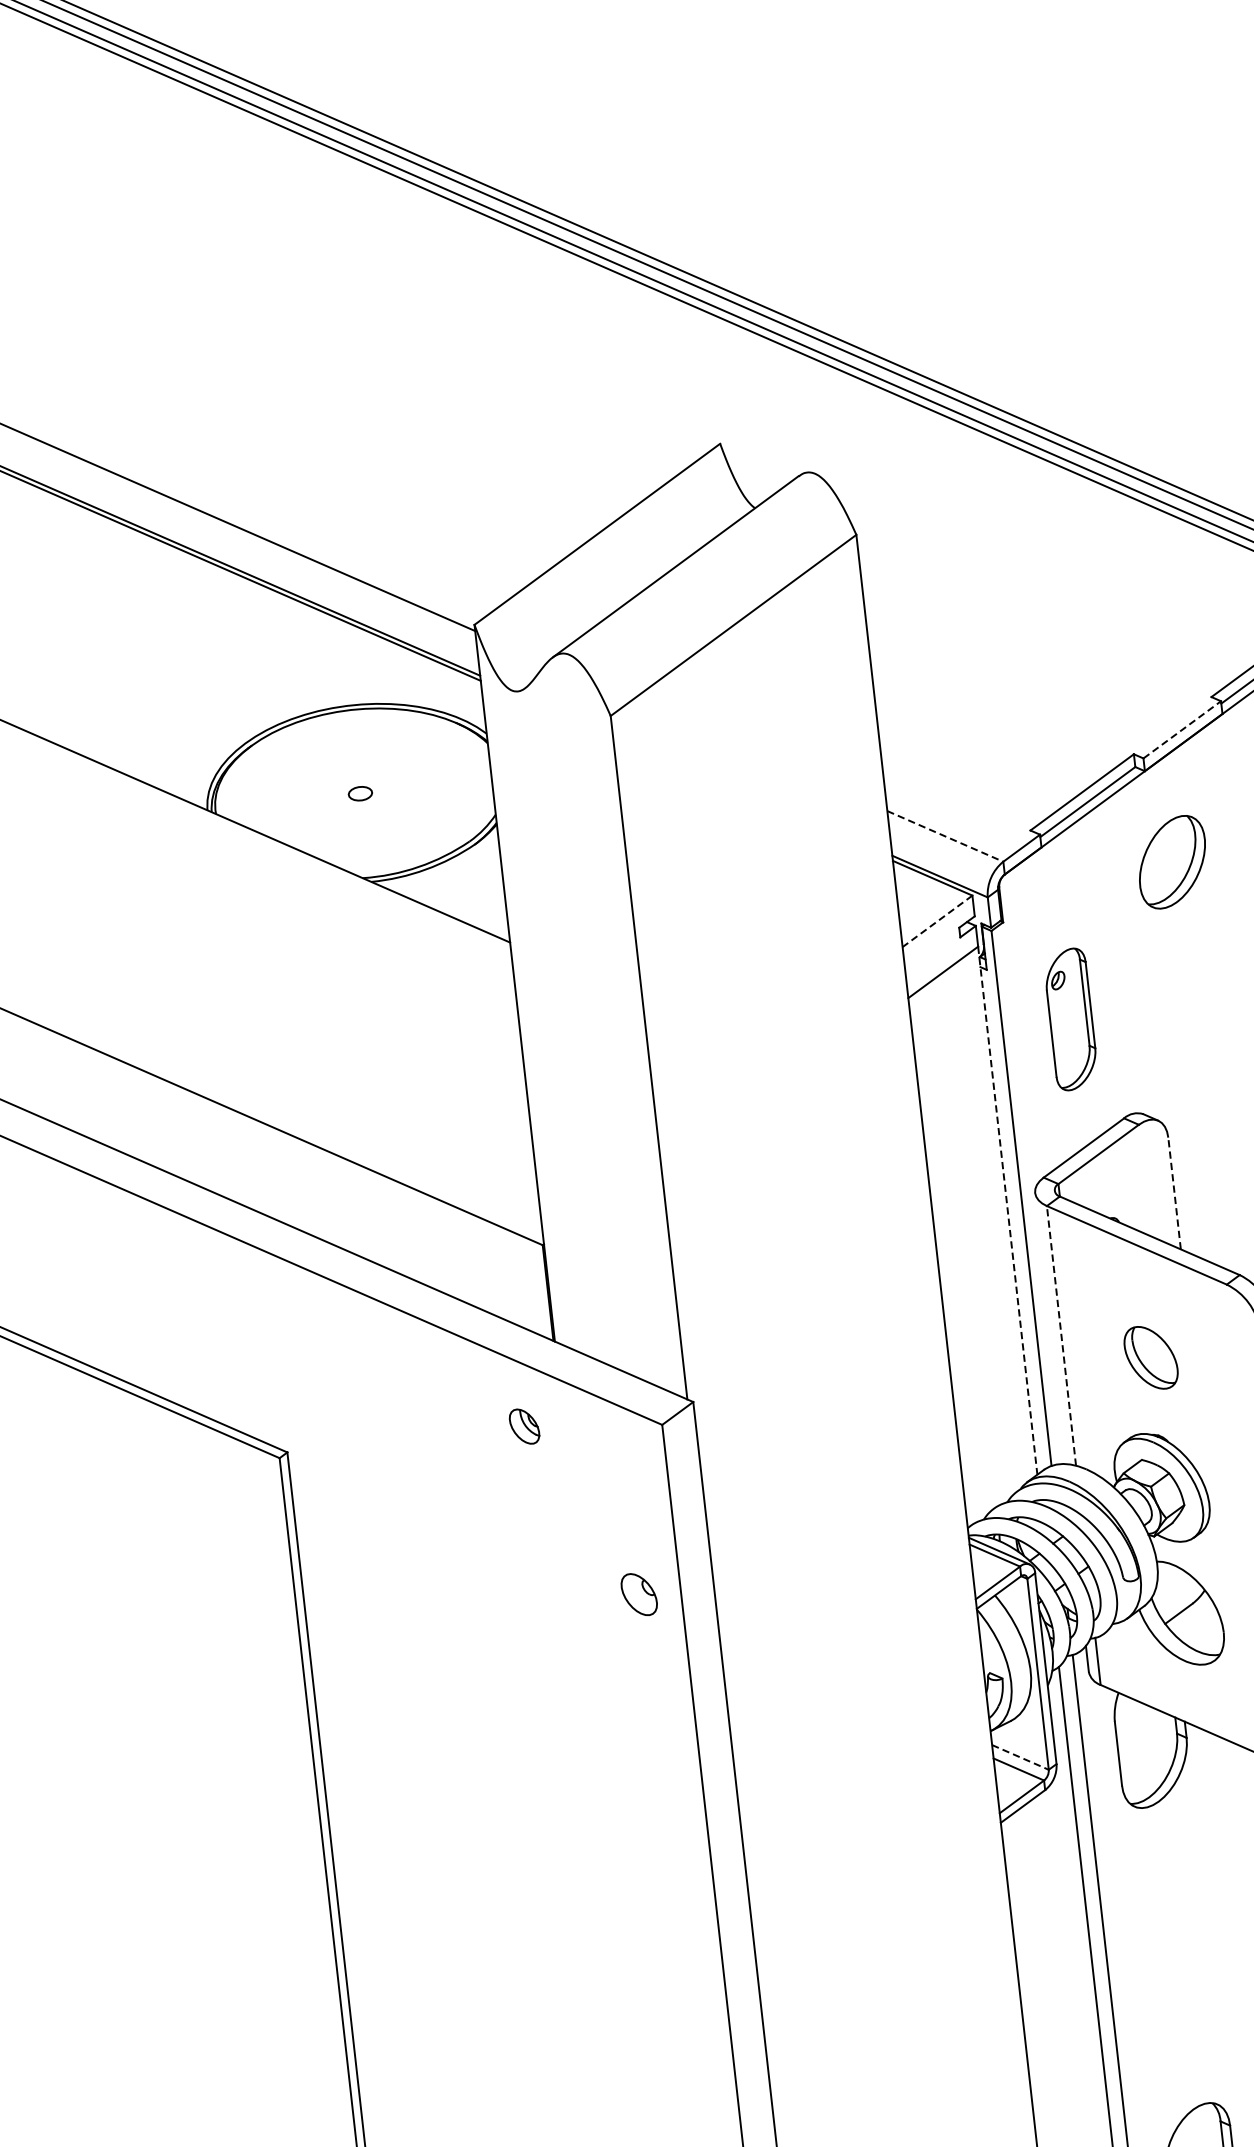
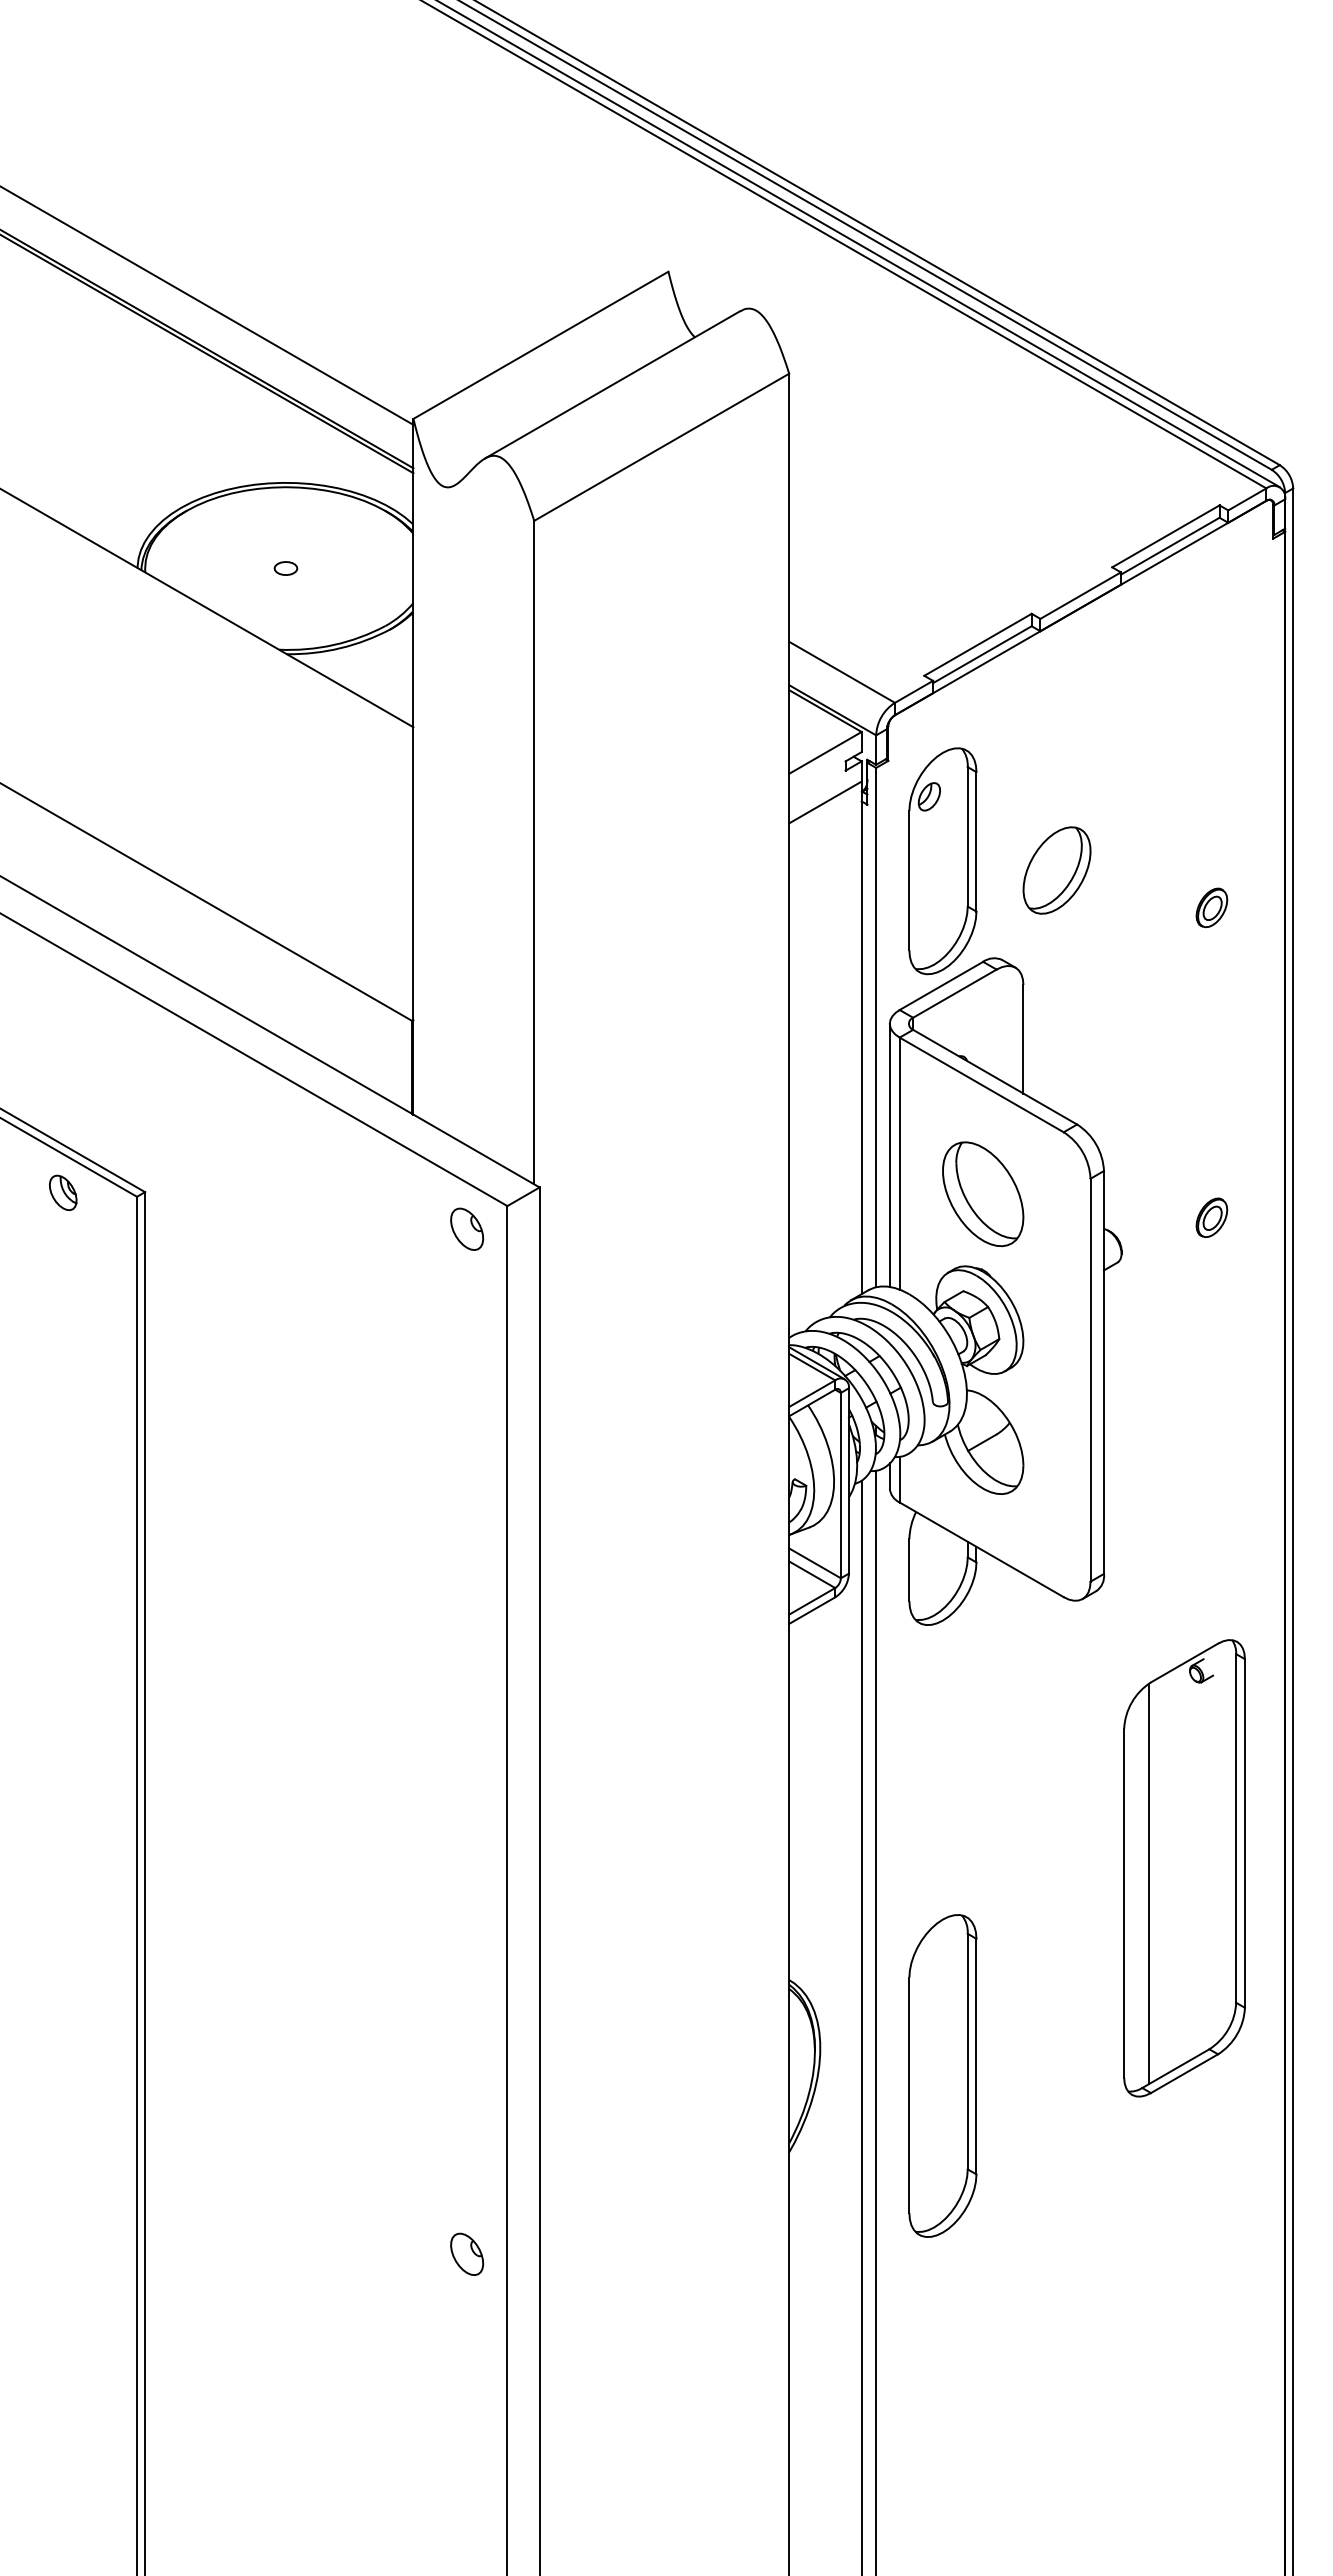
line: (1183, 729) -> (1081, 595), dashed -> solid
line: (945, 836) -> (842, 672), dashed -> solid
part: (1171, 862) -> (1056, 870), moved
line: (937, 920) -> (825, 752), dashed -> solid
part: (1070, 1019) -> (942, 861), size x1.67
line: (1174, 1192) -> (1023, 1038), dashed -> solid
line: (1007, 1211) -> (861, 1038), dashed -> solid
line: (1049, 1327) -> (889, 1154), added
line: (1061, 1335) -> (899, 1163), dashed -> solid
part: (1151, 1357) -> (983, 1194), size x1.67
part: (524, 1426) -> (63, 1192), moved
part: (639, 1593) -> (467, 1228), moved
line: (1020, 1757) -> (815, 1563), dashed -> solid

